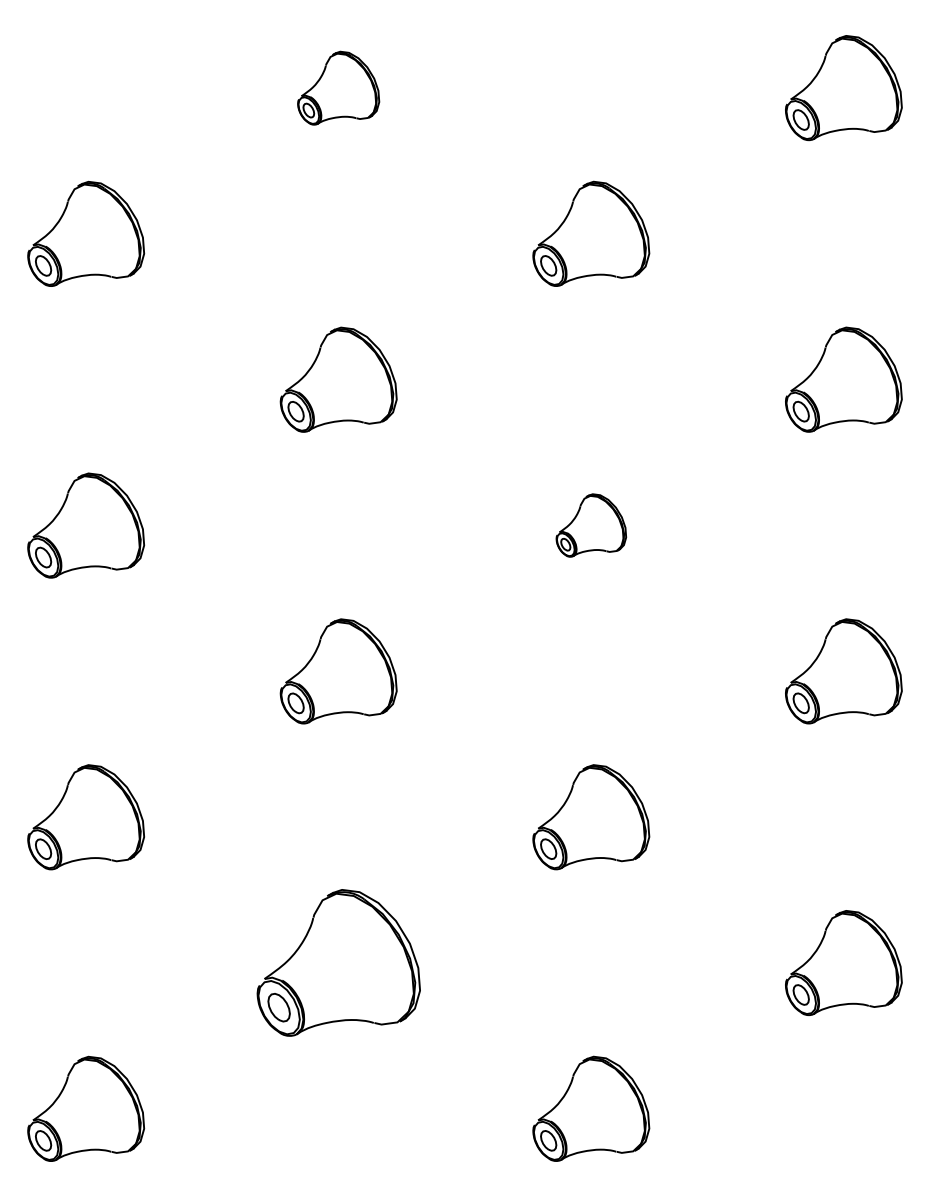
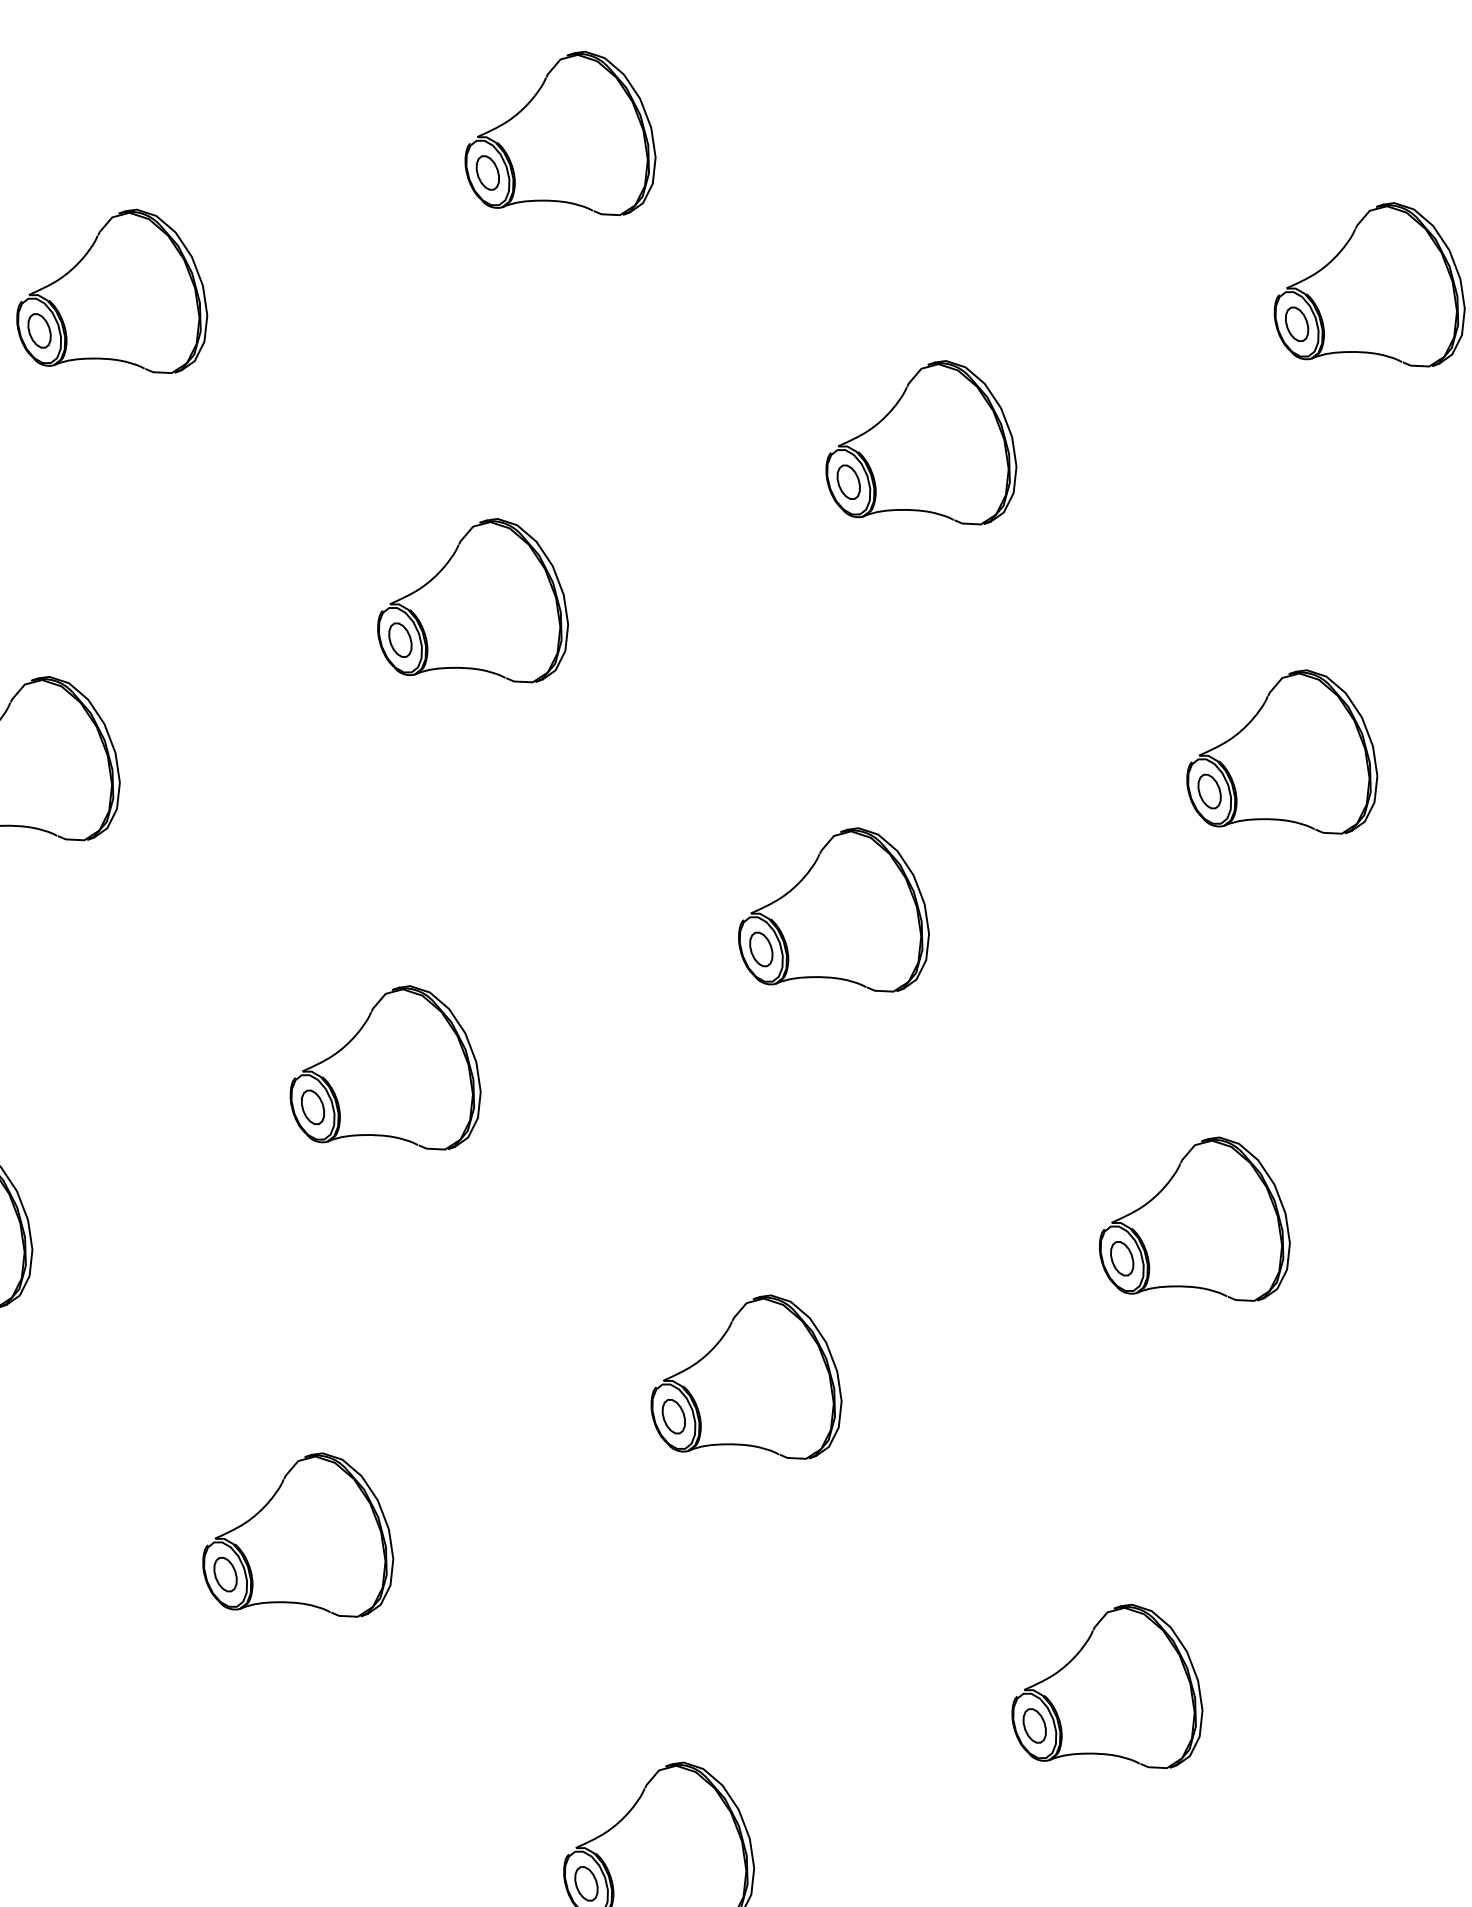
part: (338, 88) -> (565, 135), size x1.43
part: (591, 525) -> (839, 911), size x1.67
part: (338, 963) -> (302, 1536), size x0.71

